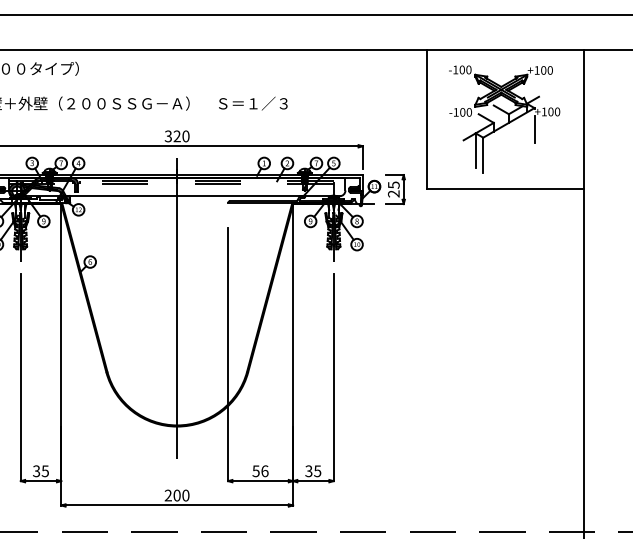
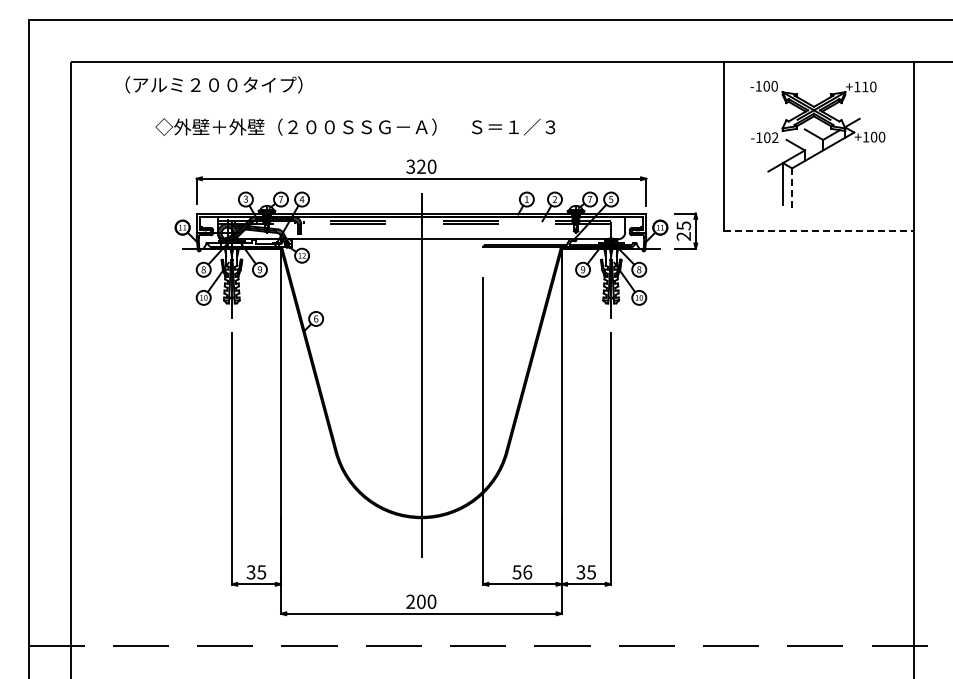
text: (543, 70) -> (865, 86), +100 -> +110
text: (469, 112) -> (775, 137), -100 -> -102
line: (534, 129) -> (854, 158), removed
line: (483, 155) -> (792, 189), solid -> dashed
line: (505, 189) -> (818, 231), solid -> dashed

